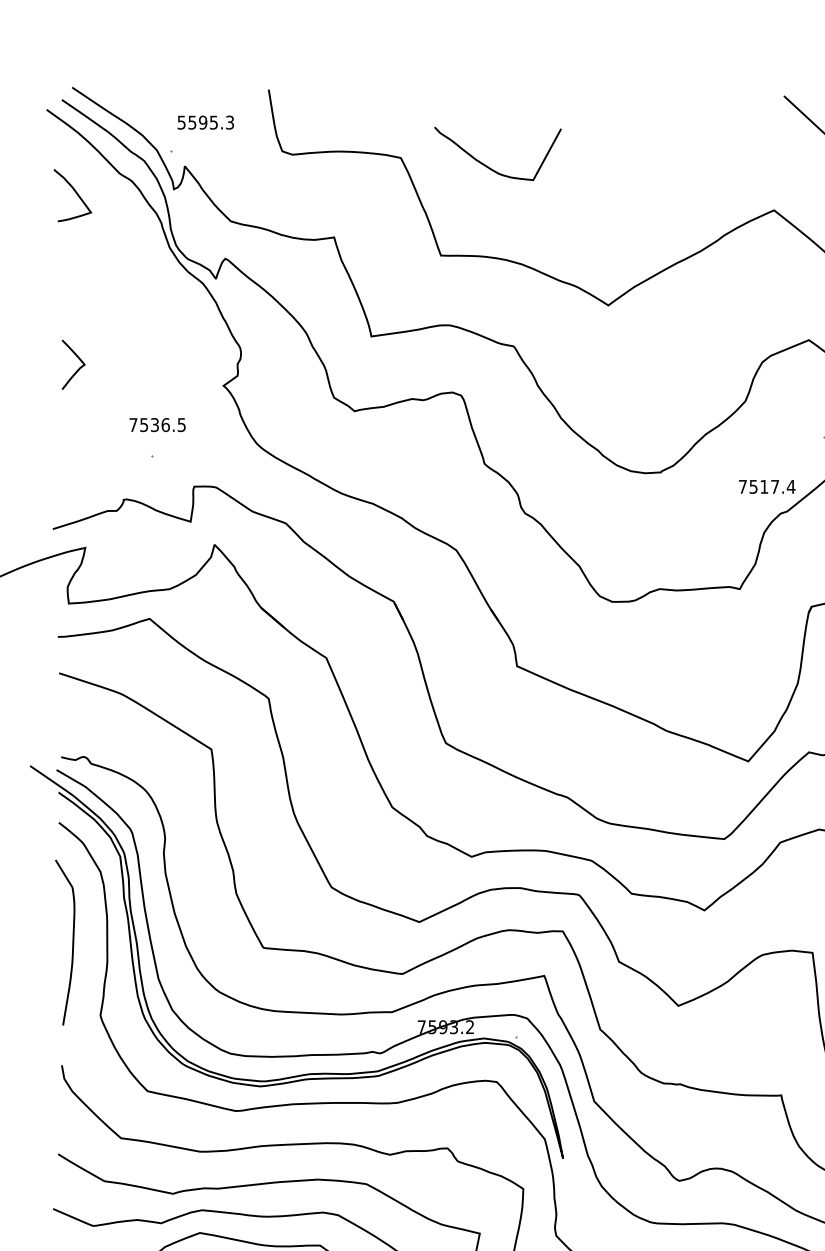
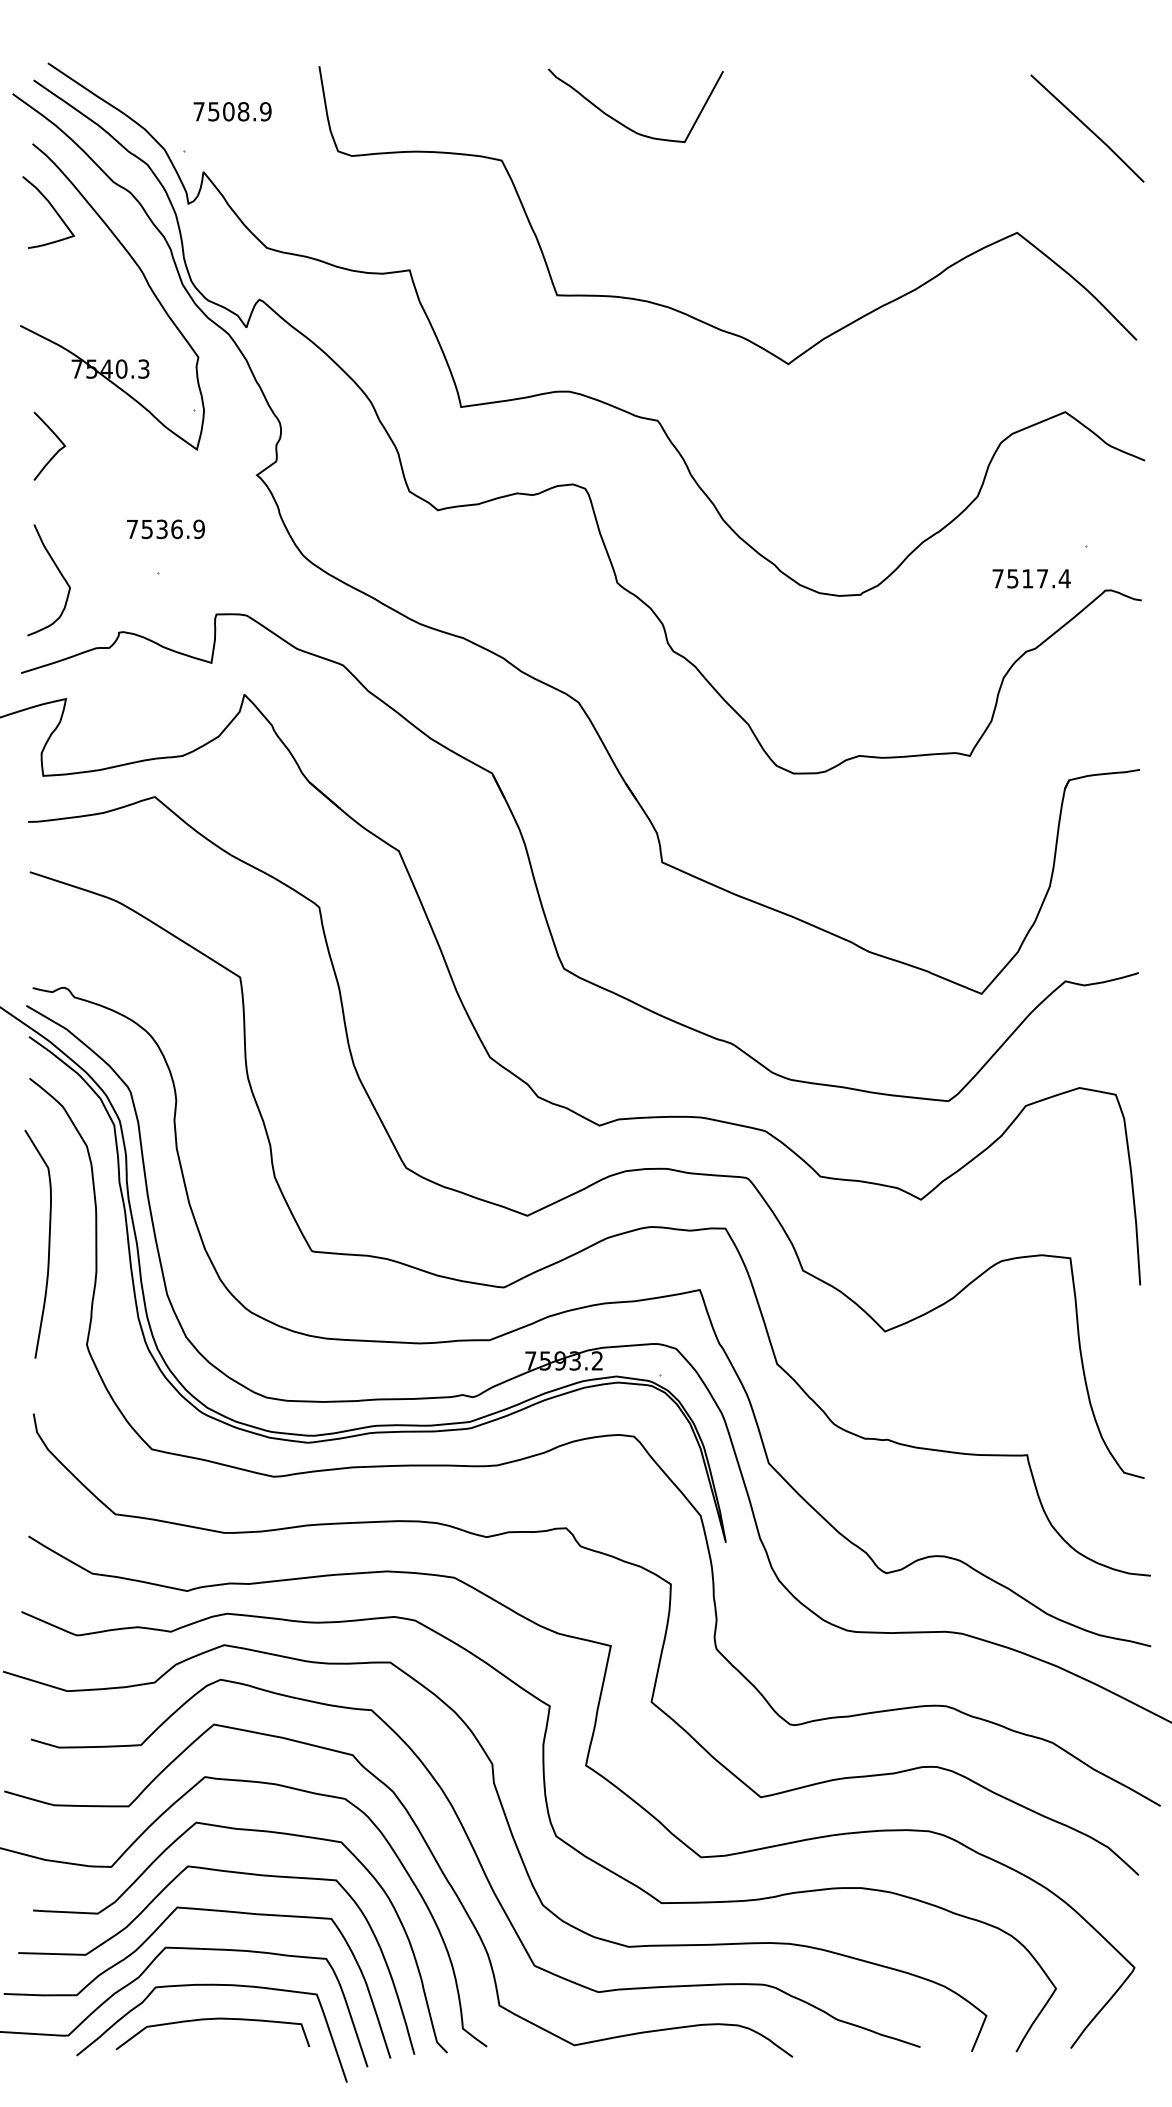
text: (205, 122) -> (232, 111), 5595.3 -> 7508.9
curve: (489, 167) -> (624, 124), moved
part: (142, 244) -> (145, 280), added
text: (181, 424) -> (198, 528), 7536.5 -> 7536.9
curve: (80, 457) -> (59, 573), added
text: (767, 486) -> (1031, 578), moved

